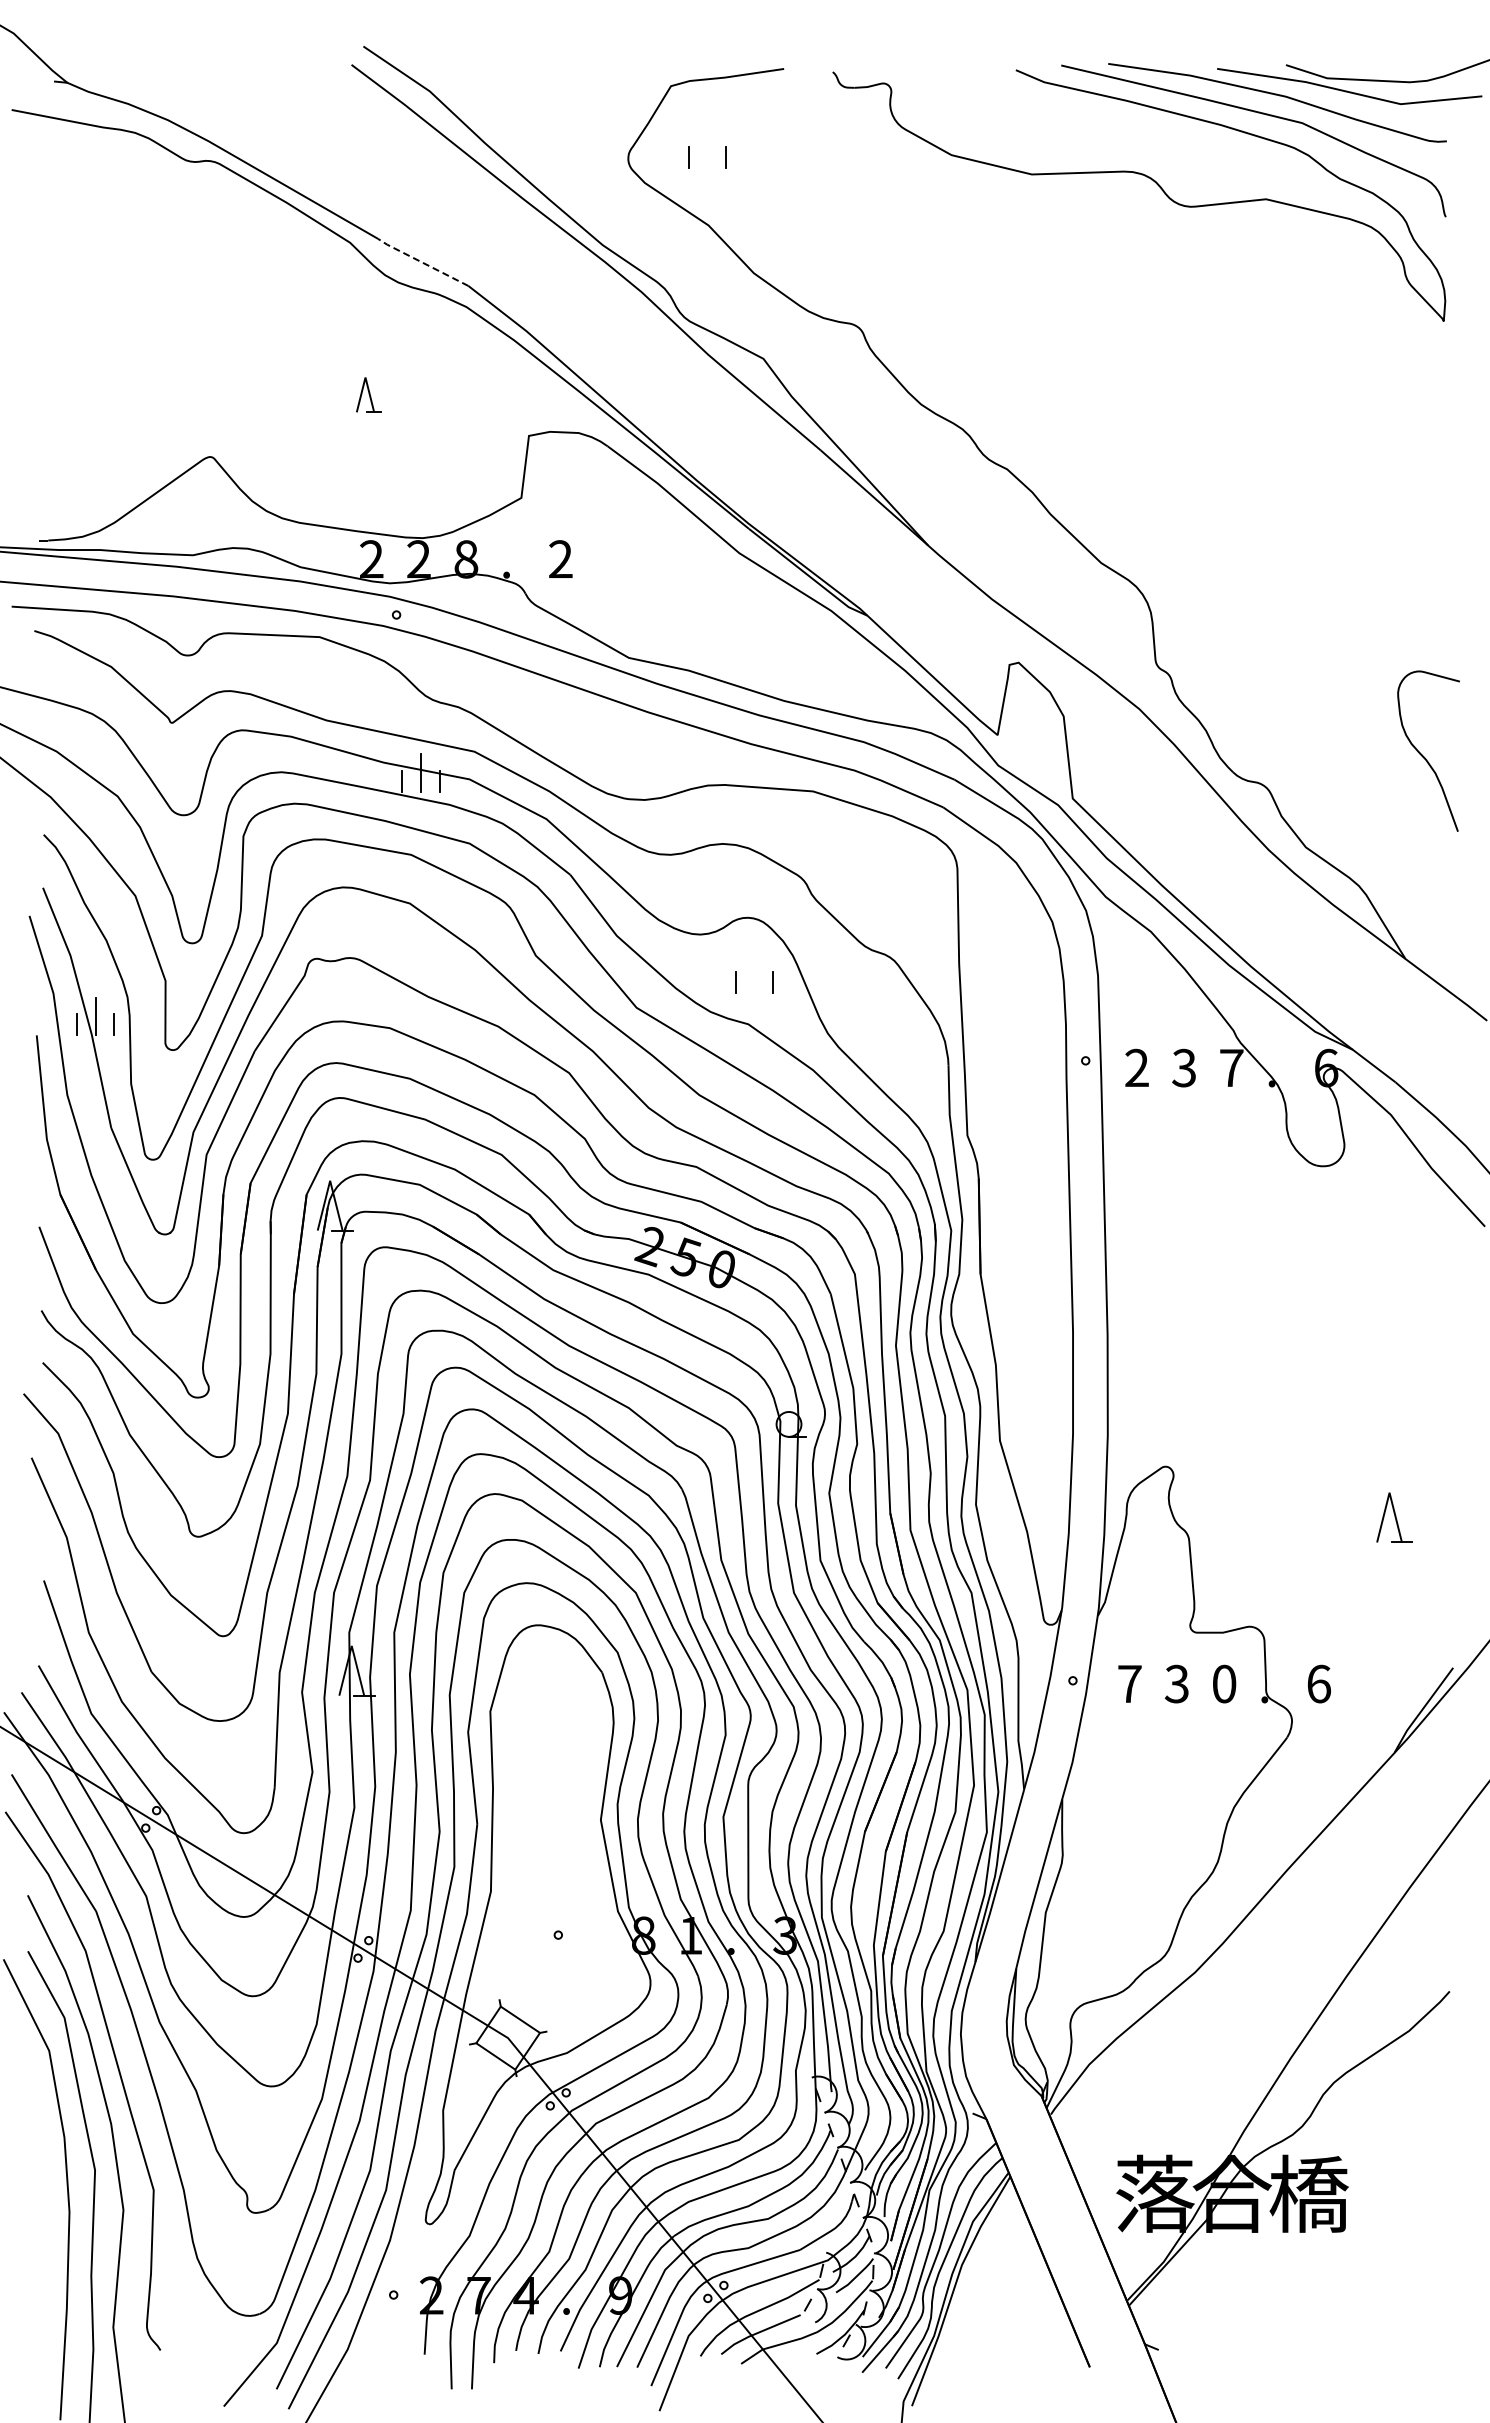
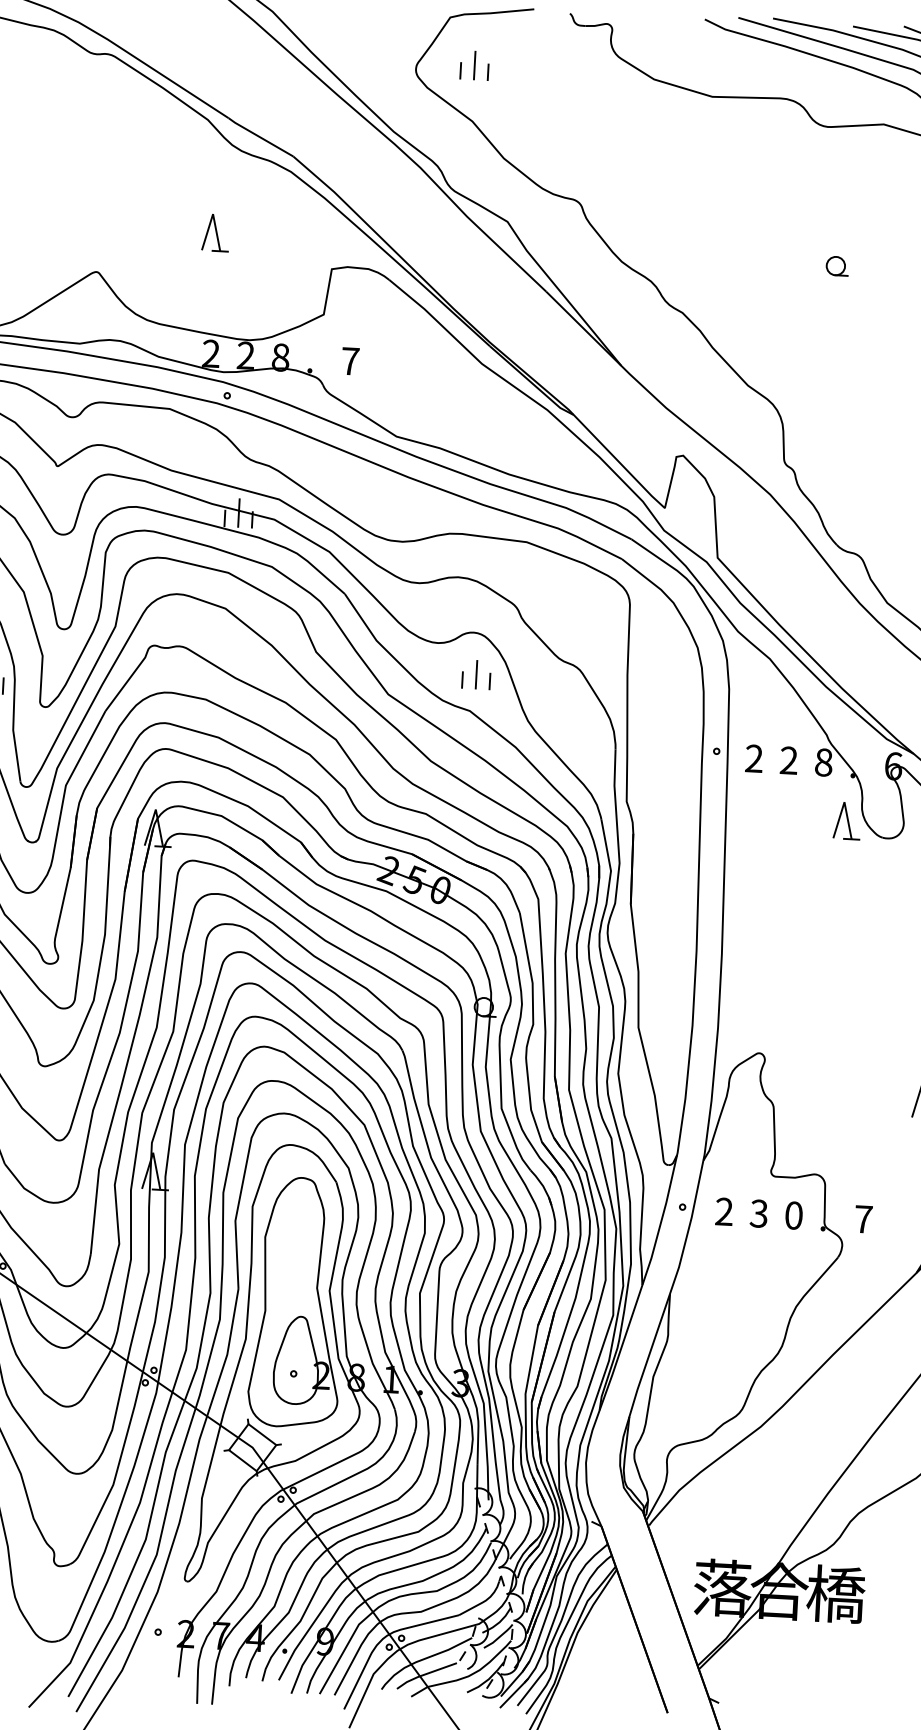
line: (707, 149) -> (474, 65), added
line: (422, 262) -> (260, 137), dashed -> solid
part: (368, 394) -> (215, 232), size x1.43
part: (1213, 394) -> (837, 266), added
text: (560, 558) -> (350, 360), 2 -> 7
line: (754, 974) -> (476, 674), added
text: (1184, 1068) -> (789, 760), 3 -> 2
text: (1231, 1068) -> (823, 762), 7 -> 8
part: (1267, 1145) -> (847, 820), added
text: (1129, 1683) -> (724, 1211), 7 -> 2
text: (1319, 1683) -> (863, 1218), 6 -> 7
part: (558, 1838) -> (297, 1302), added

